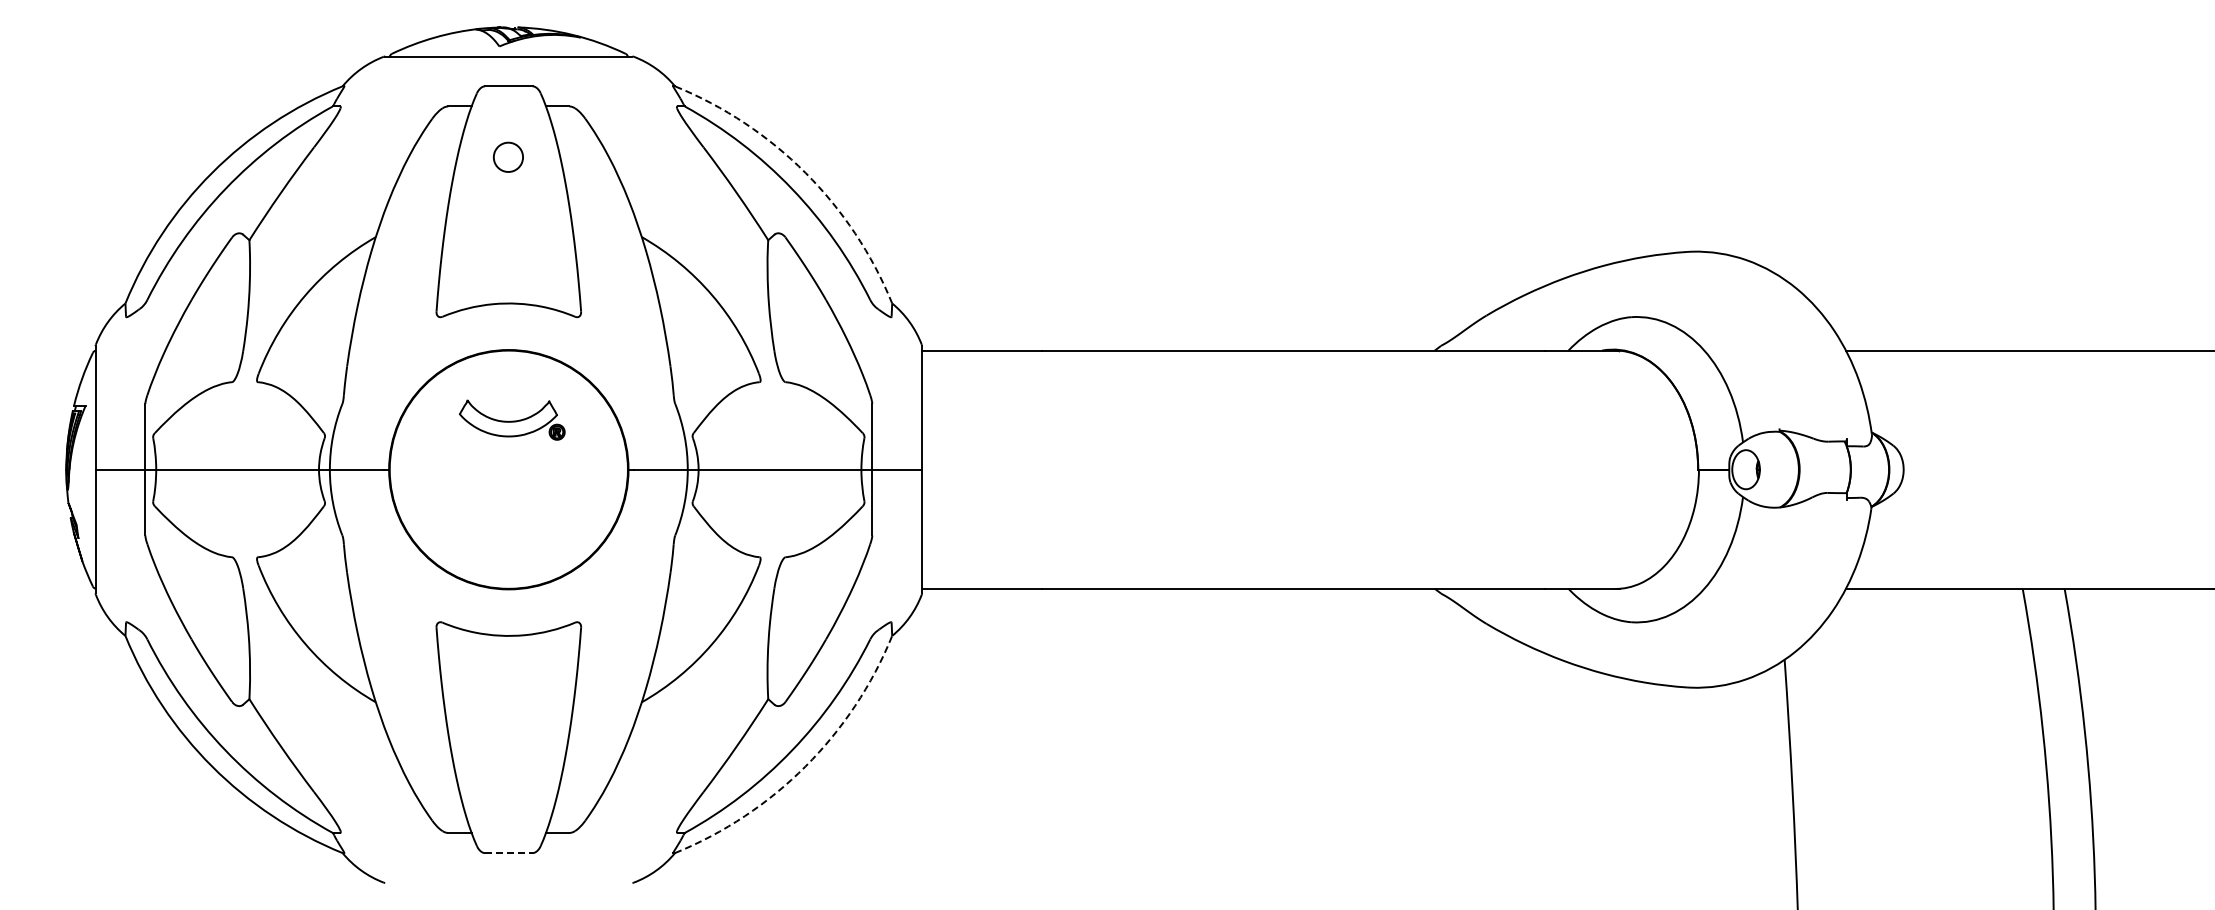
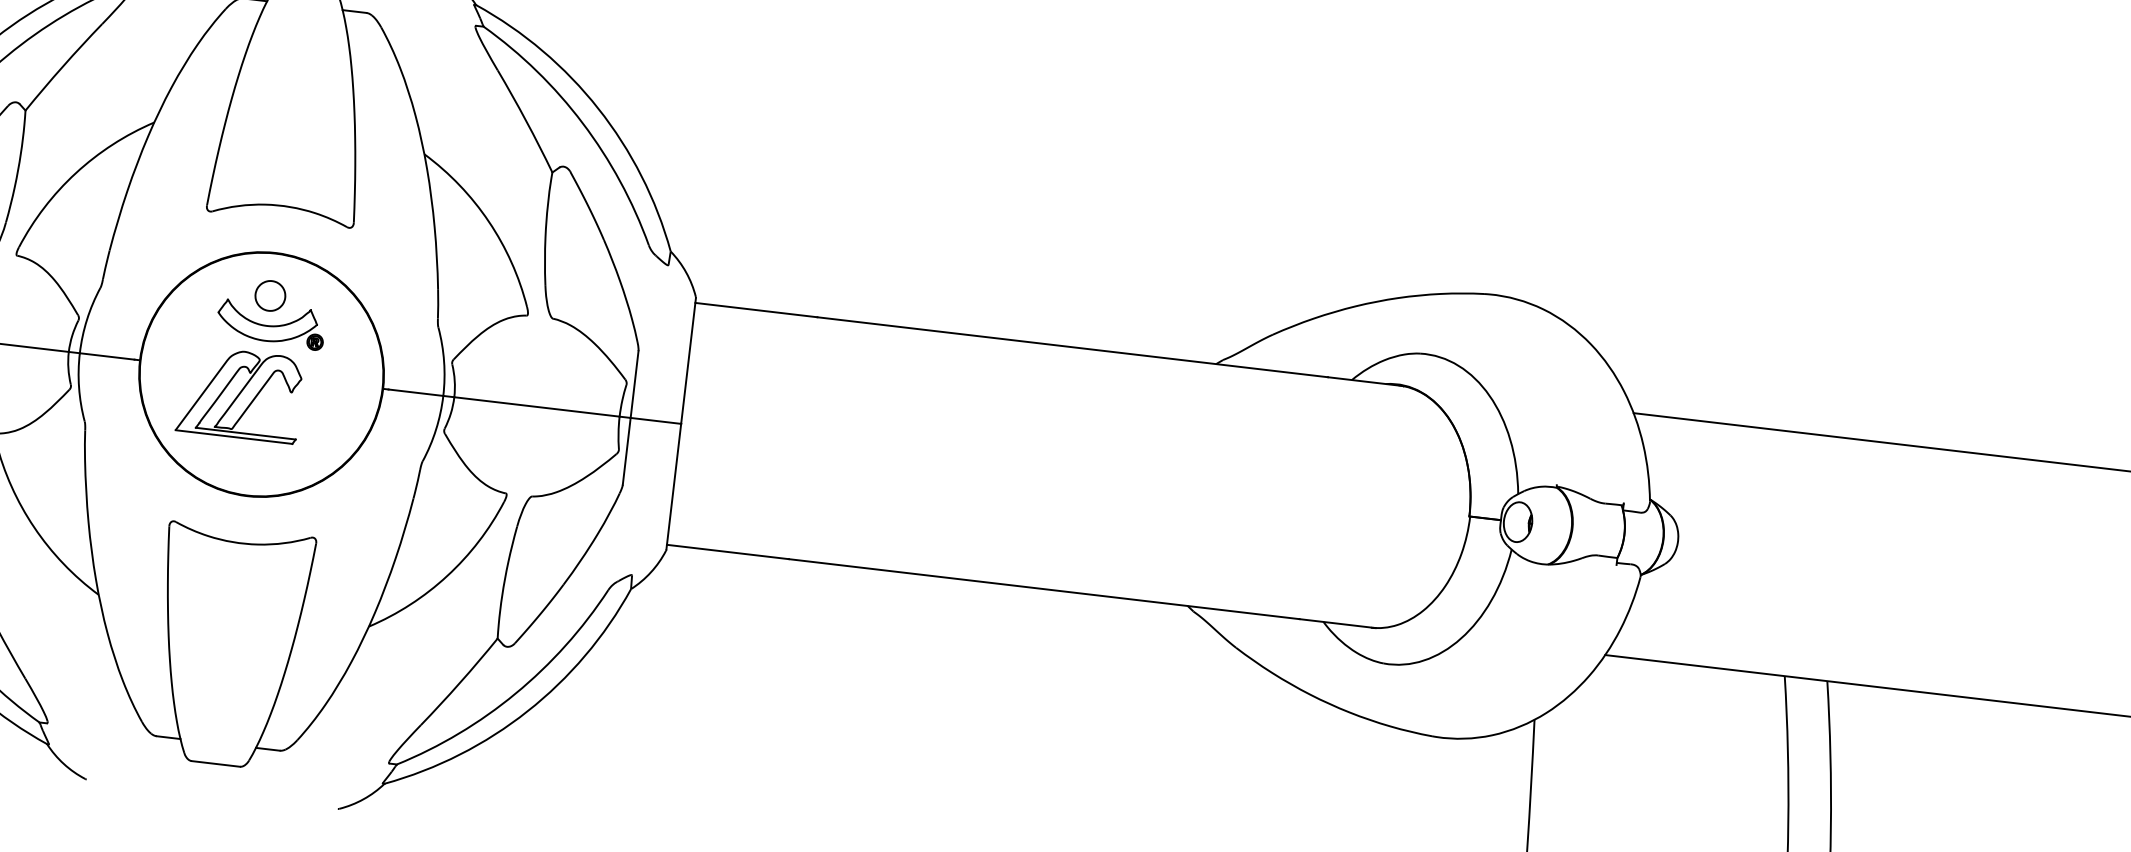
part: (507, 156) -> (269, 295), moved
arc: (805, 172) -> (598, 108), dashed -> solid
part: (490, 491) -> (240, 394), added
arc: (805, 766) -> (527, 711), dashed -> solid
line: (508, 853) -> (215, 764), dashed -> solid

